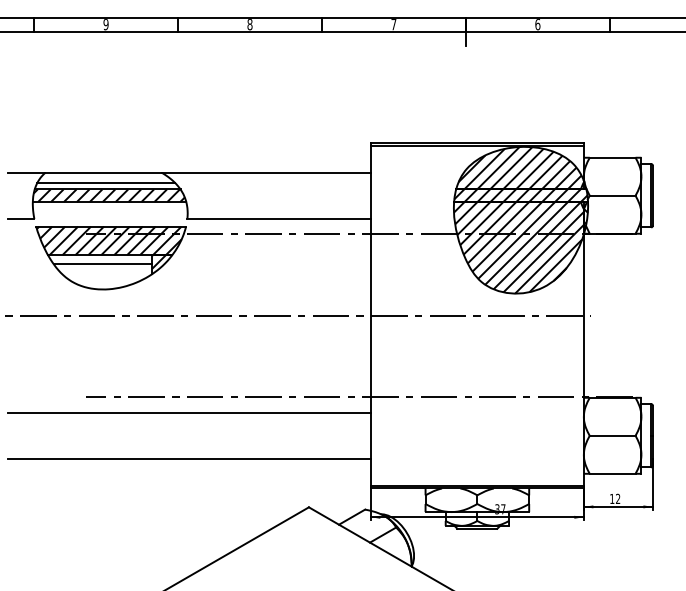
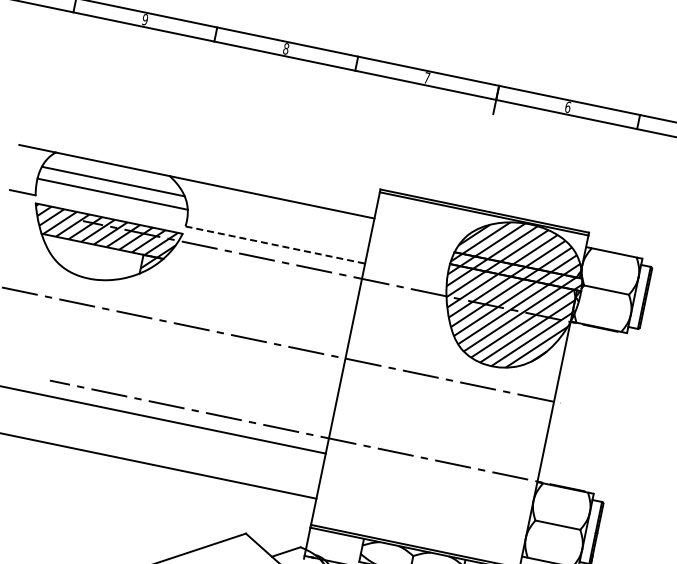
line: (106, 183) -> (113, 175), removed
hatch: (108, 195) -> (112, 187), removed
line: (279, 218) -> (275, 244), solid -> dashed
line: (102, 263) -> (93, 252), removed

